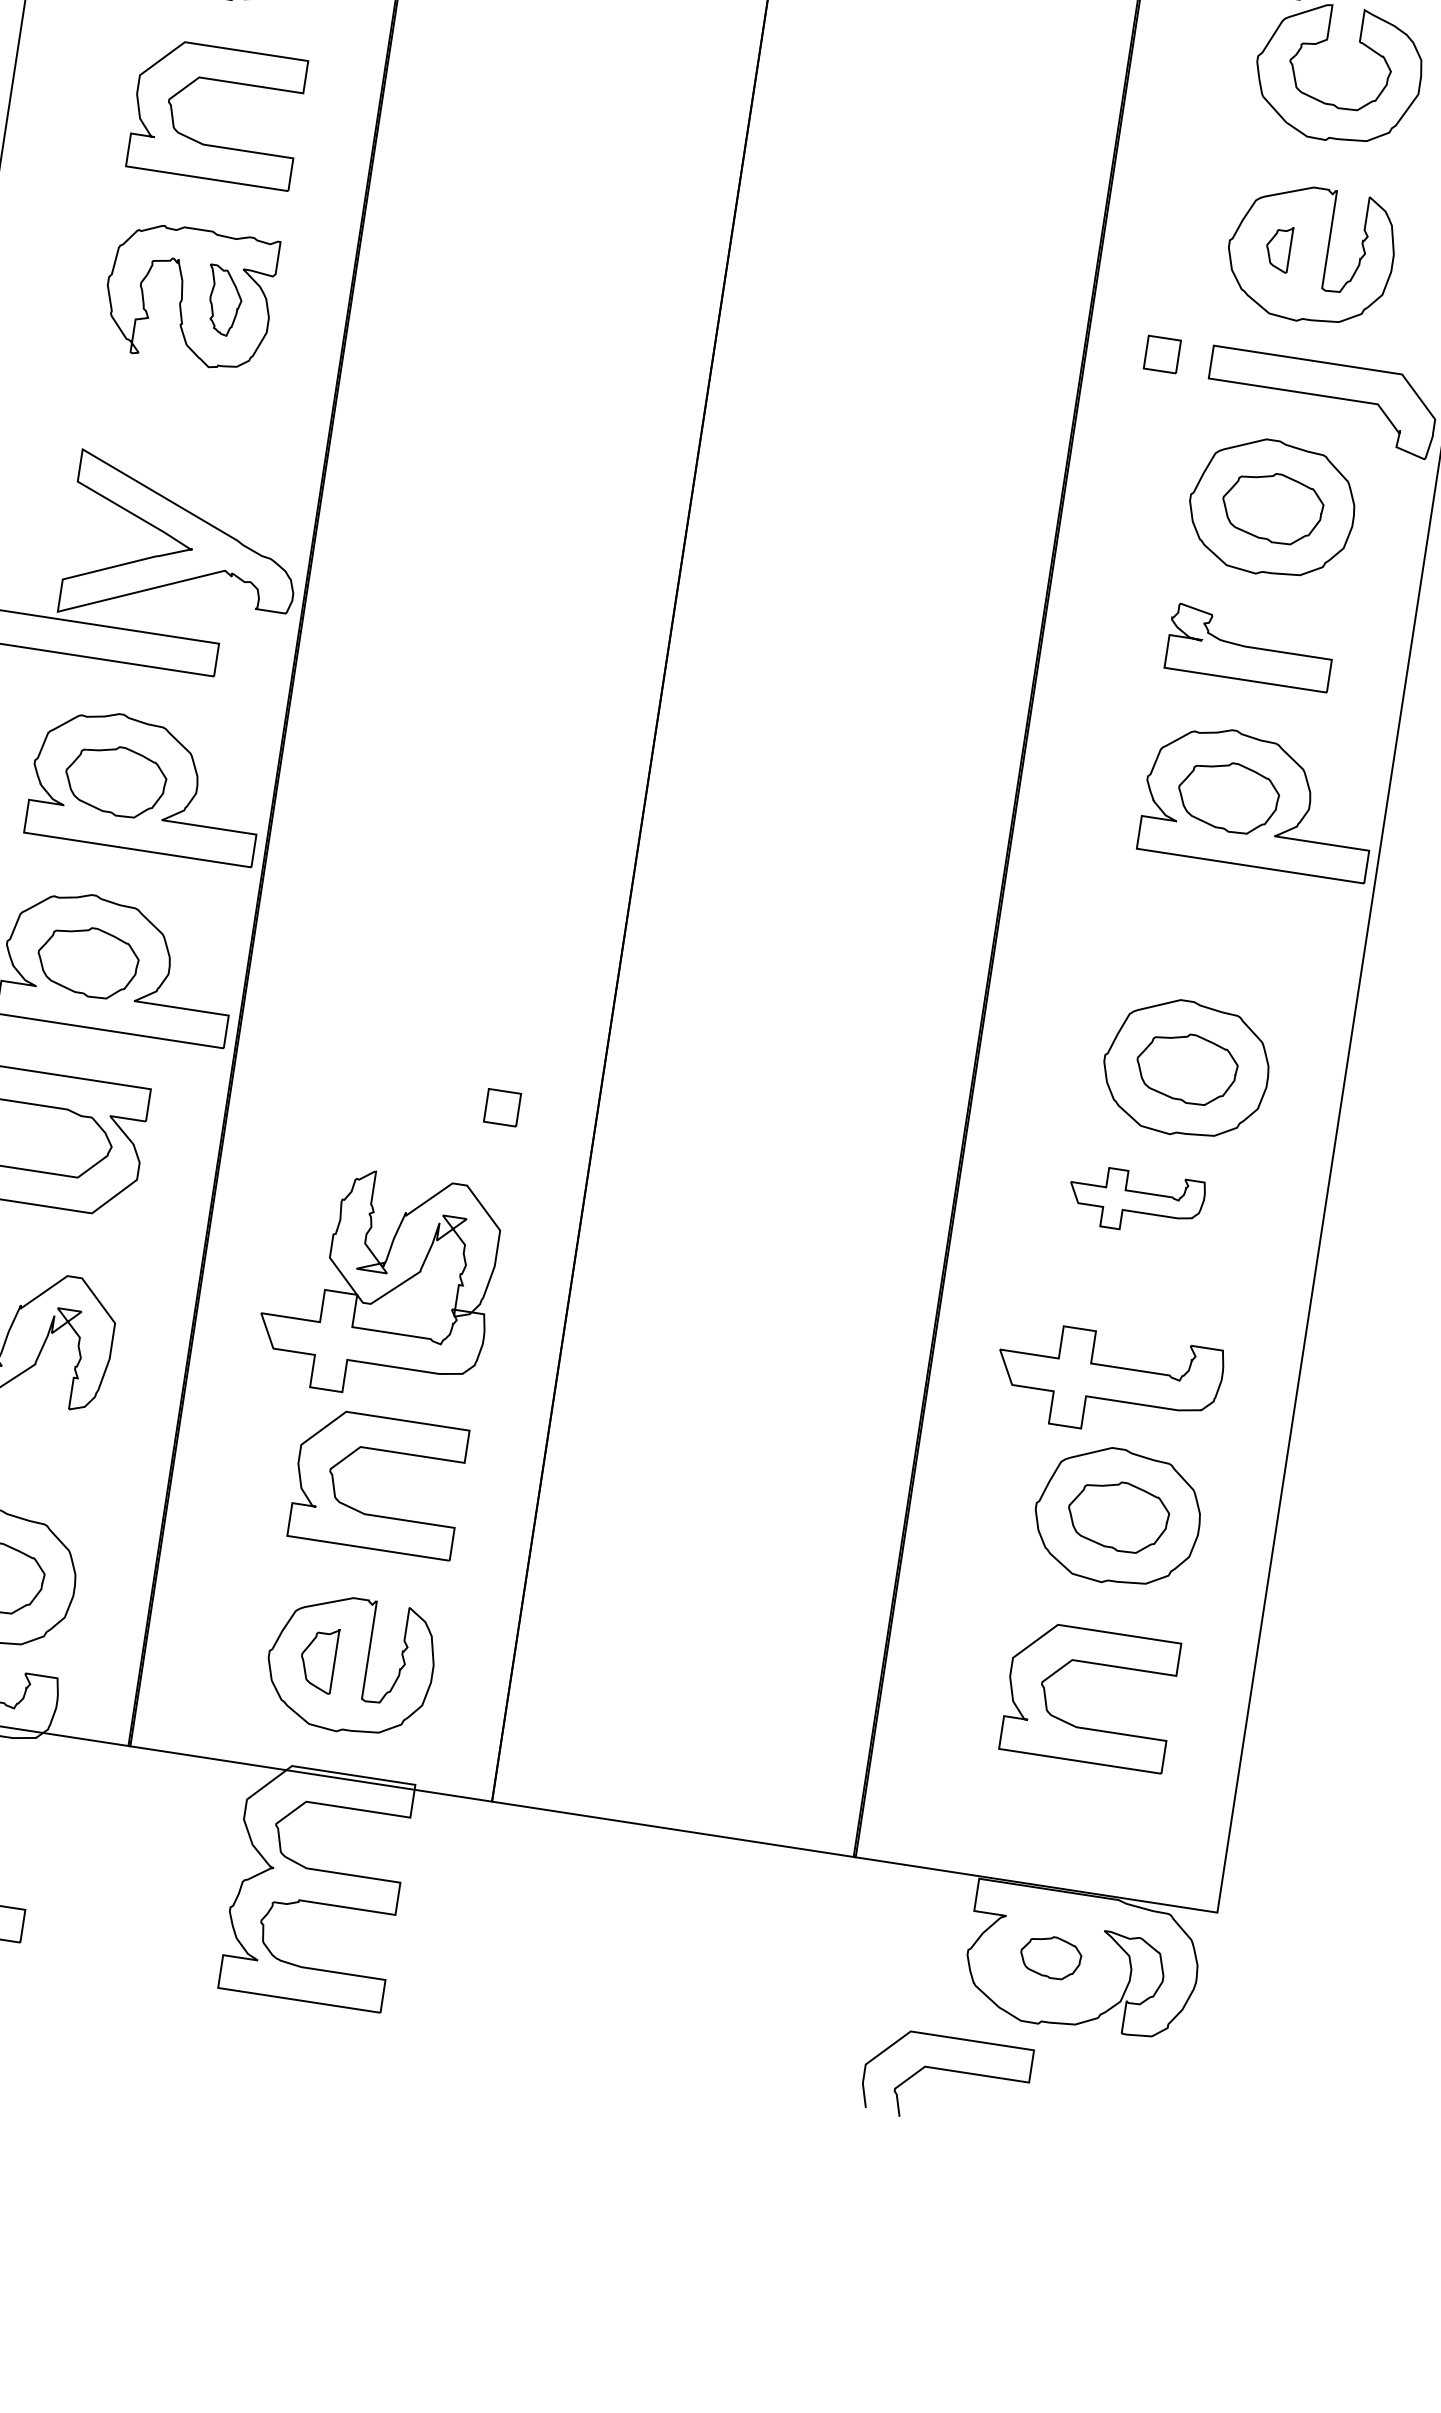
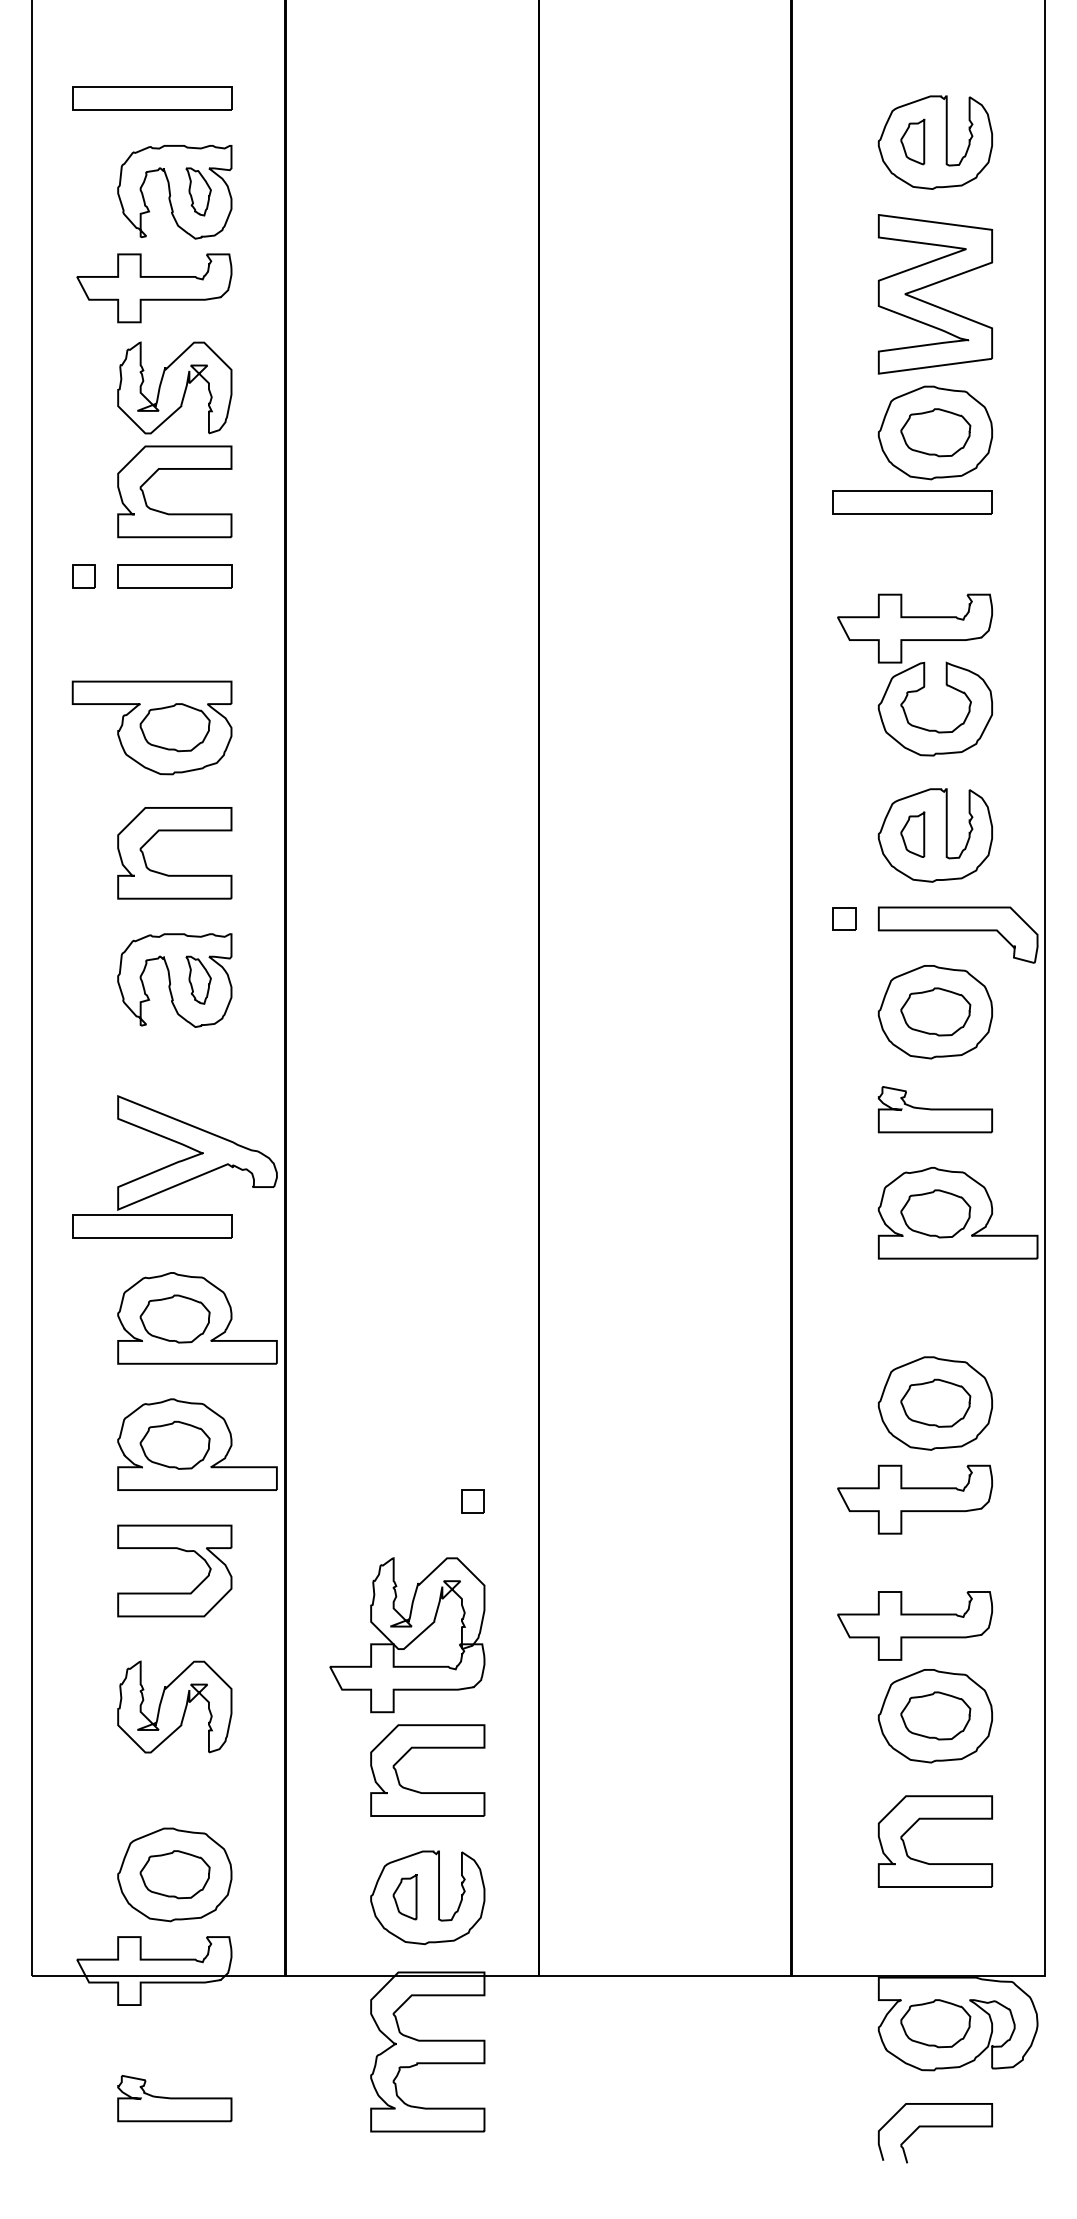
part: (1278, 248) -> (912, 834), size x1.43
part: (1135, 1201) -> (914, 1499), size x1.67
part: (1050, 1956) -> (935, 2023), size x1.67
curve: (946, 2071) -> (934, 2127), moved

